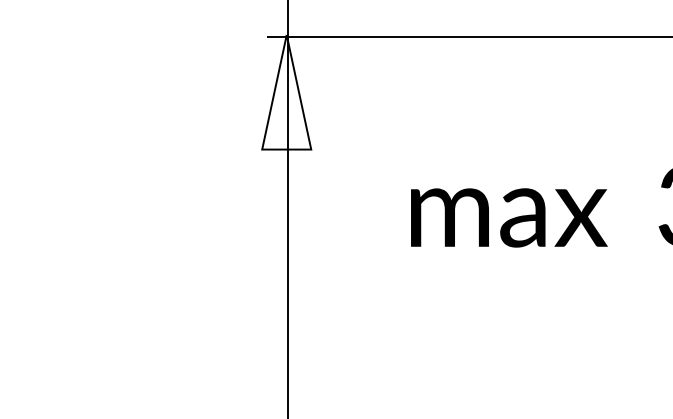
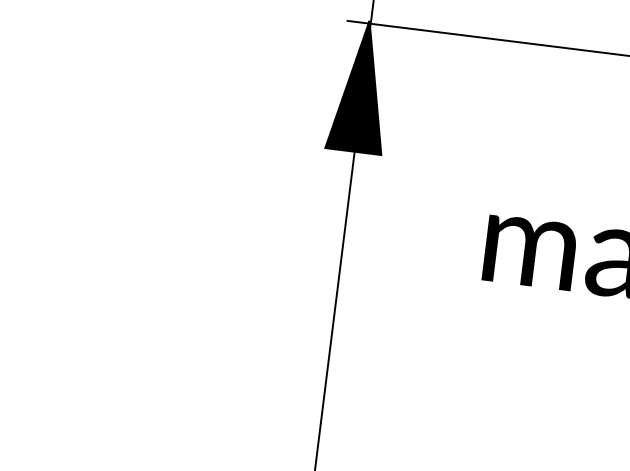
fill: (286, 92) -> (361, 86), added

